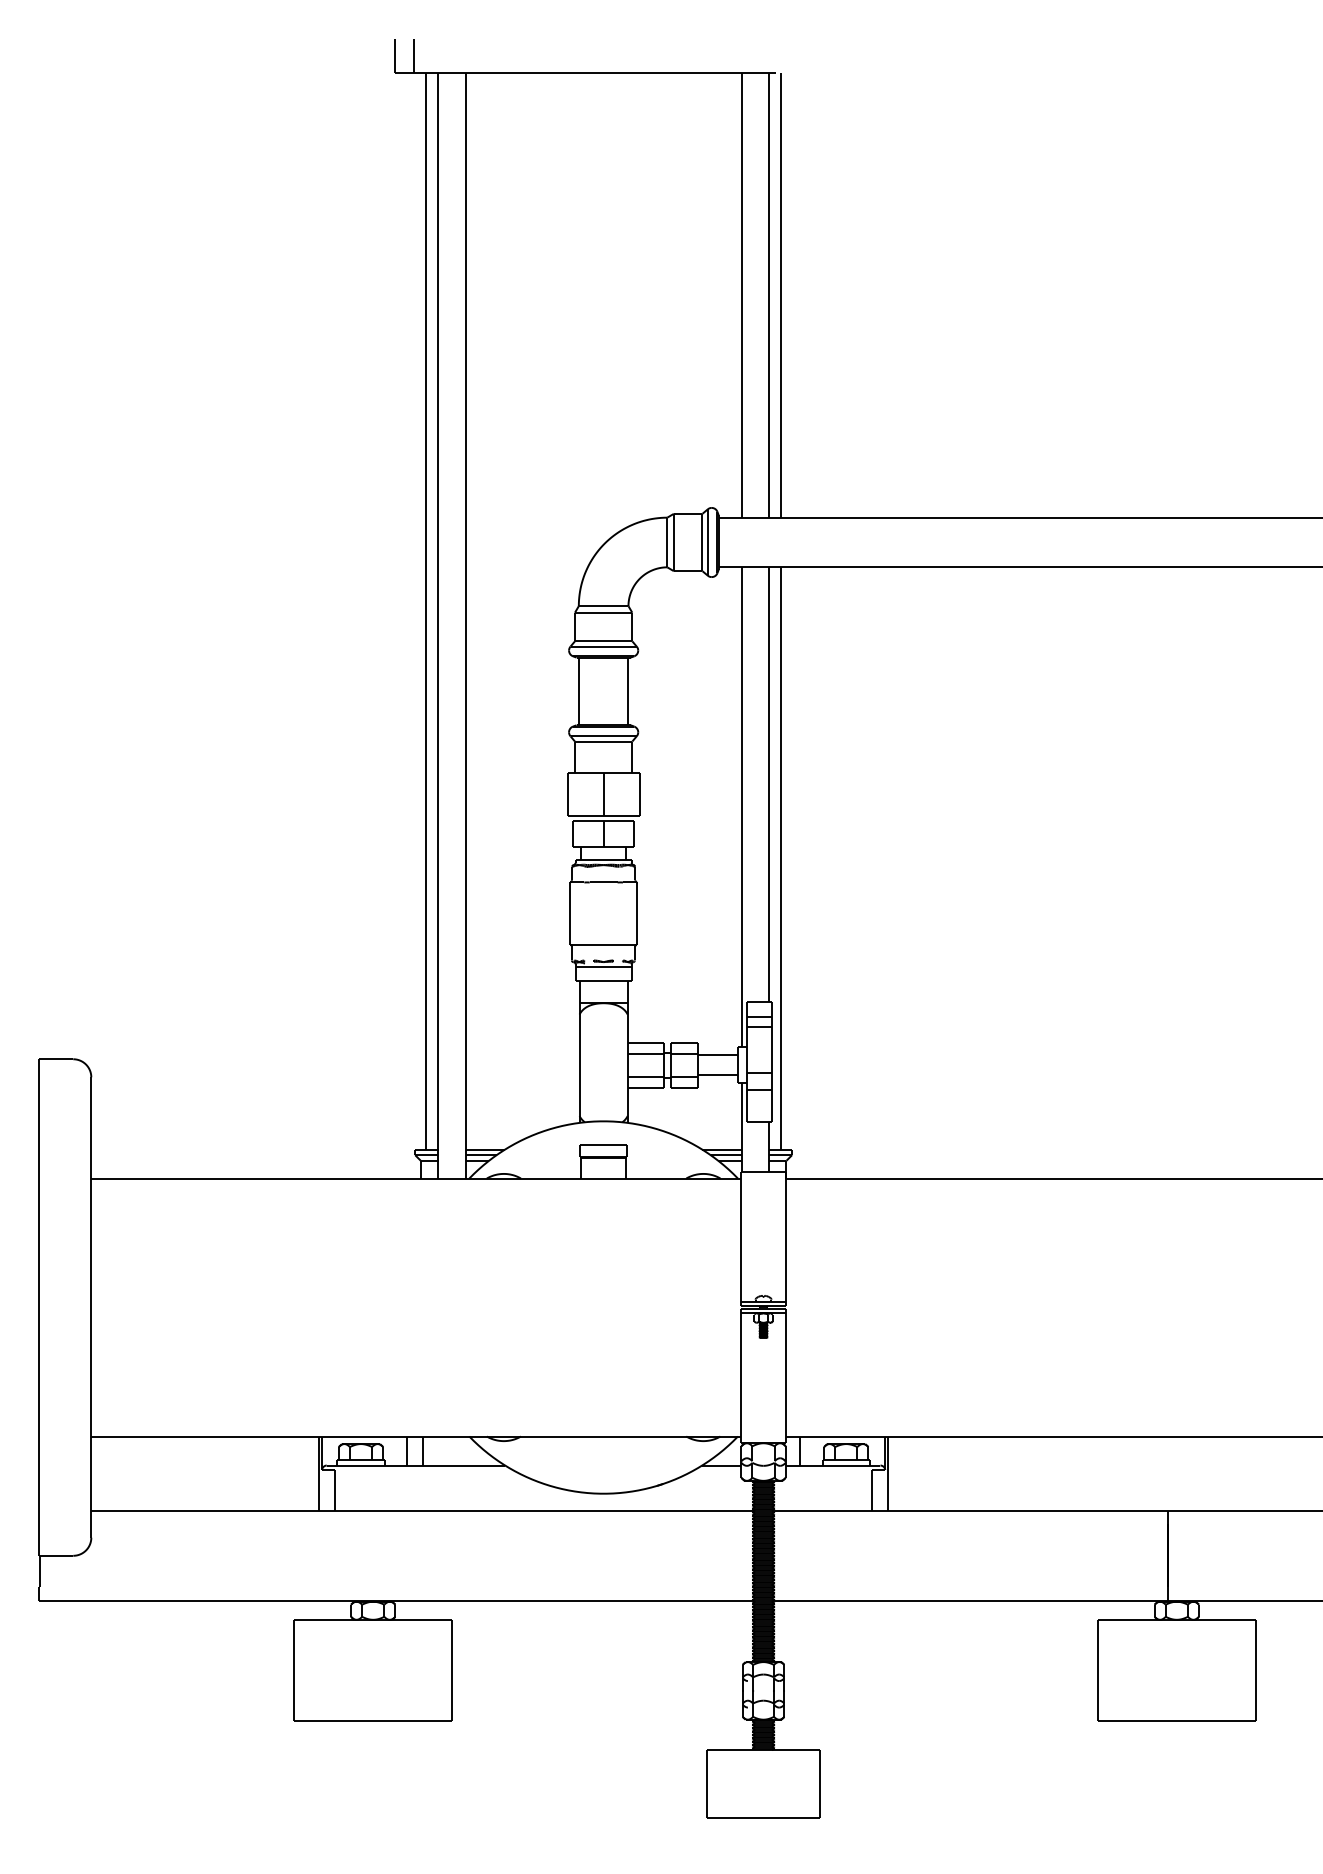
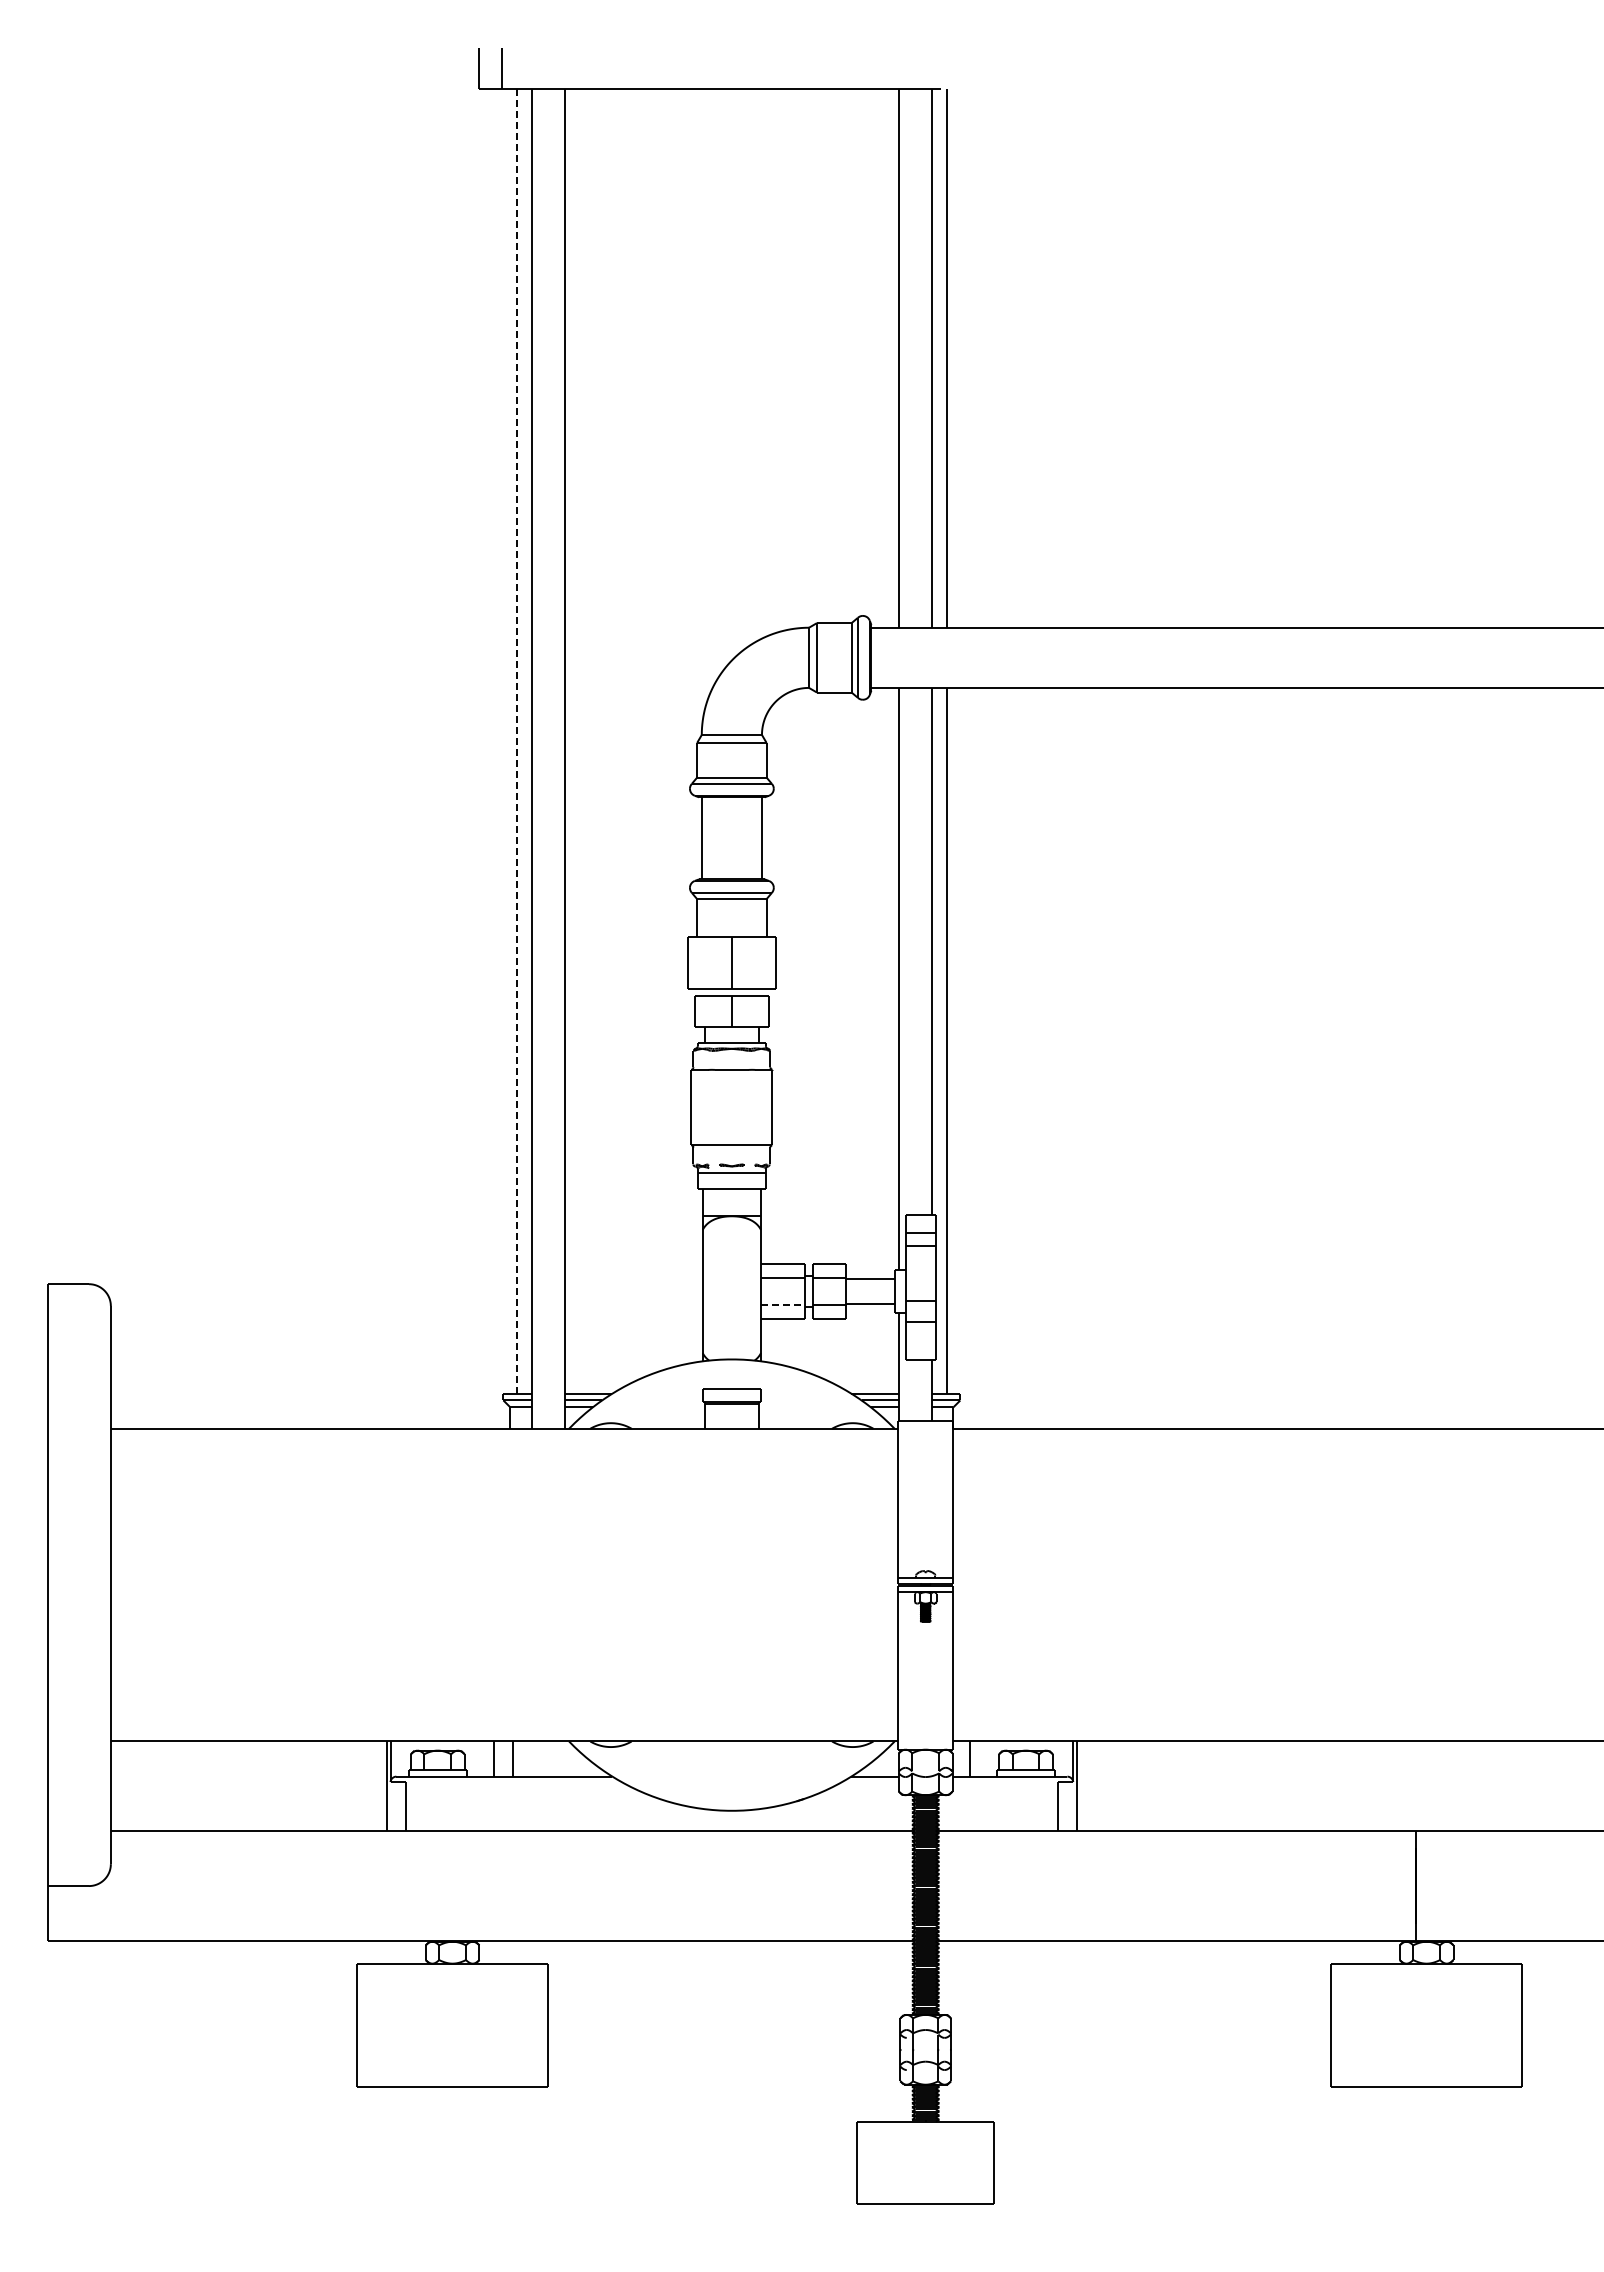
line: (426, 610) -> (517, 740), solid -> dashed
line: (645, 1076) -> (782, 1305), solid -> dashed

